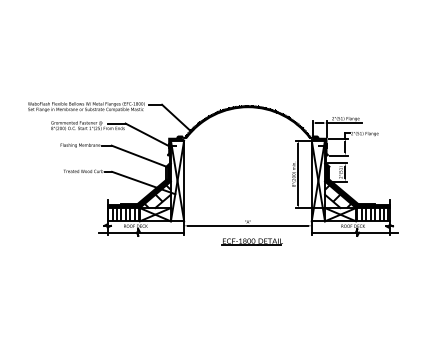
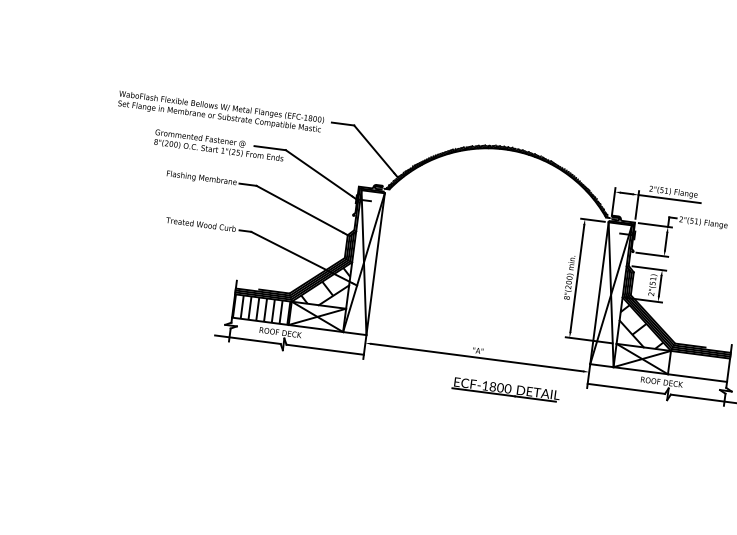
hatch: (372, 214) -> (698, 366), removed
part: (251, 241) -> (504, 389), moved

